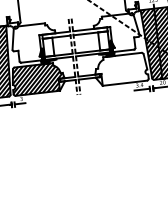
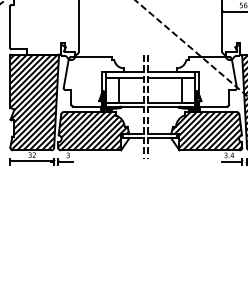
hatch: (121, 69) -> (207, 131), added

